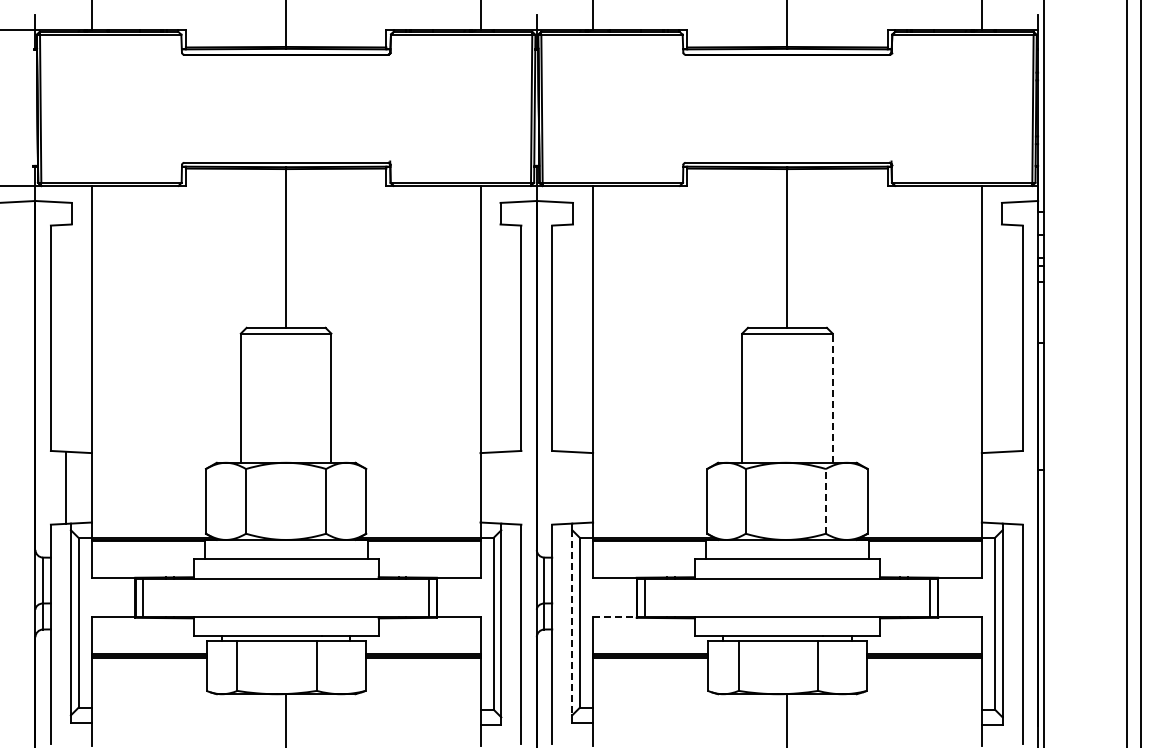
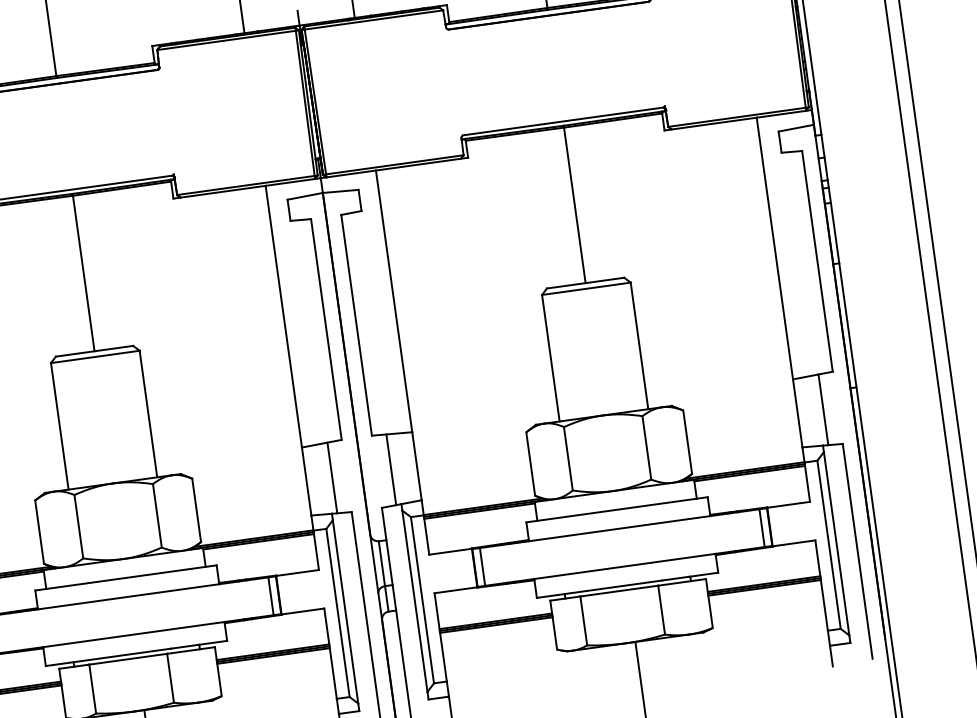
line: (832, 398) -> (639, 346), dashed -> solid
line: (506, 487) -> (332, 477), added
line: (566, 487) -> (390, 469), added
line: (1008, 487) -> (823, 409), added
line: (825, 500) -> (646, 447), dashed -> solid
line: (614, 617) -> (455, 590), dashed -> solid
line: (572, 622) -> (415, 600), dashed -> solid

